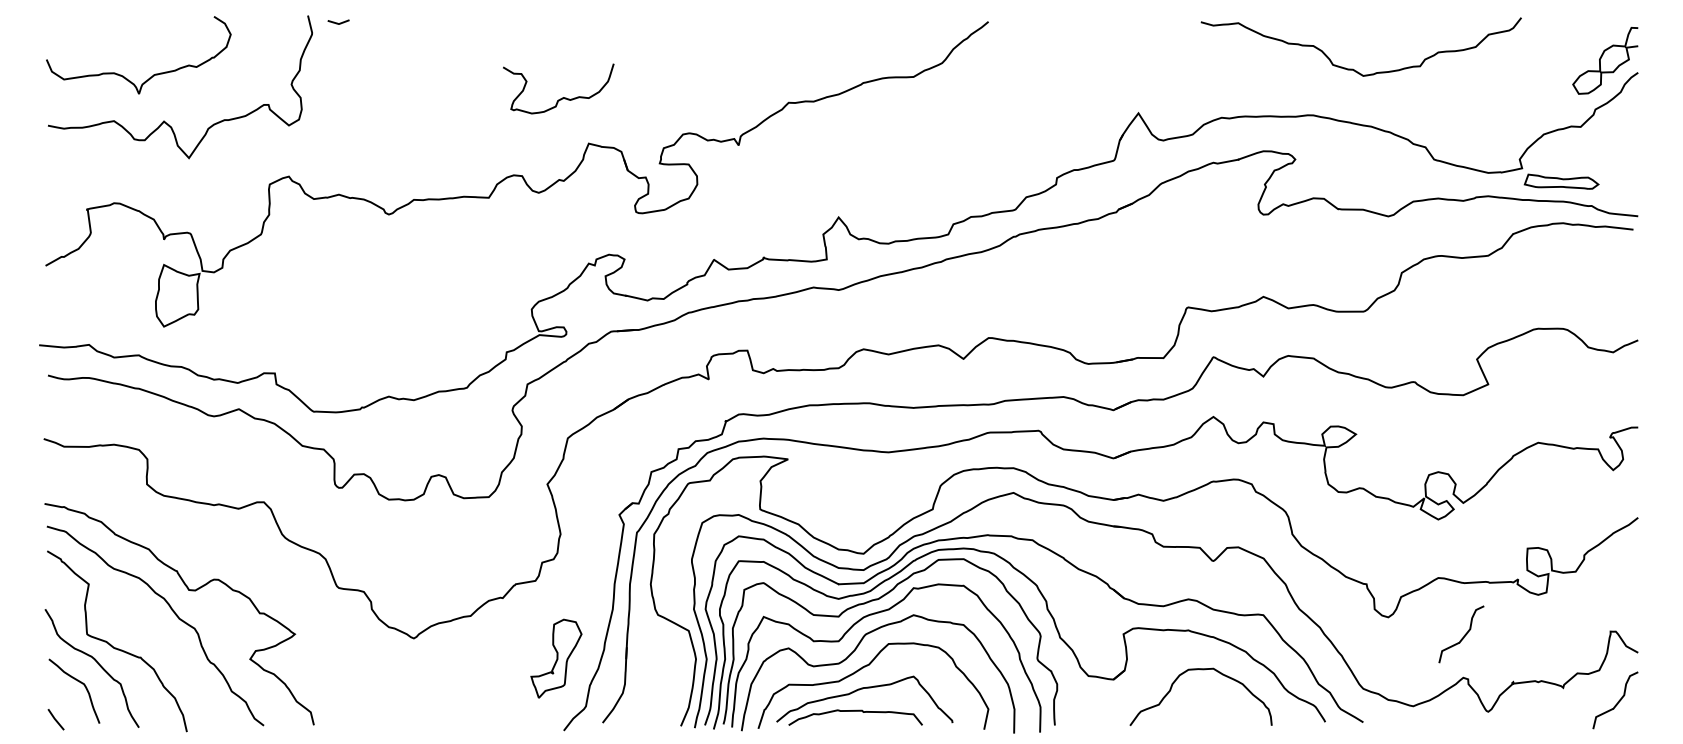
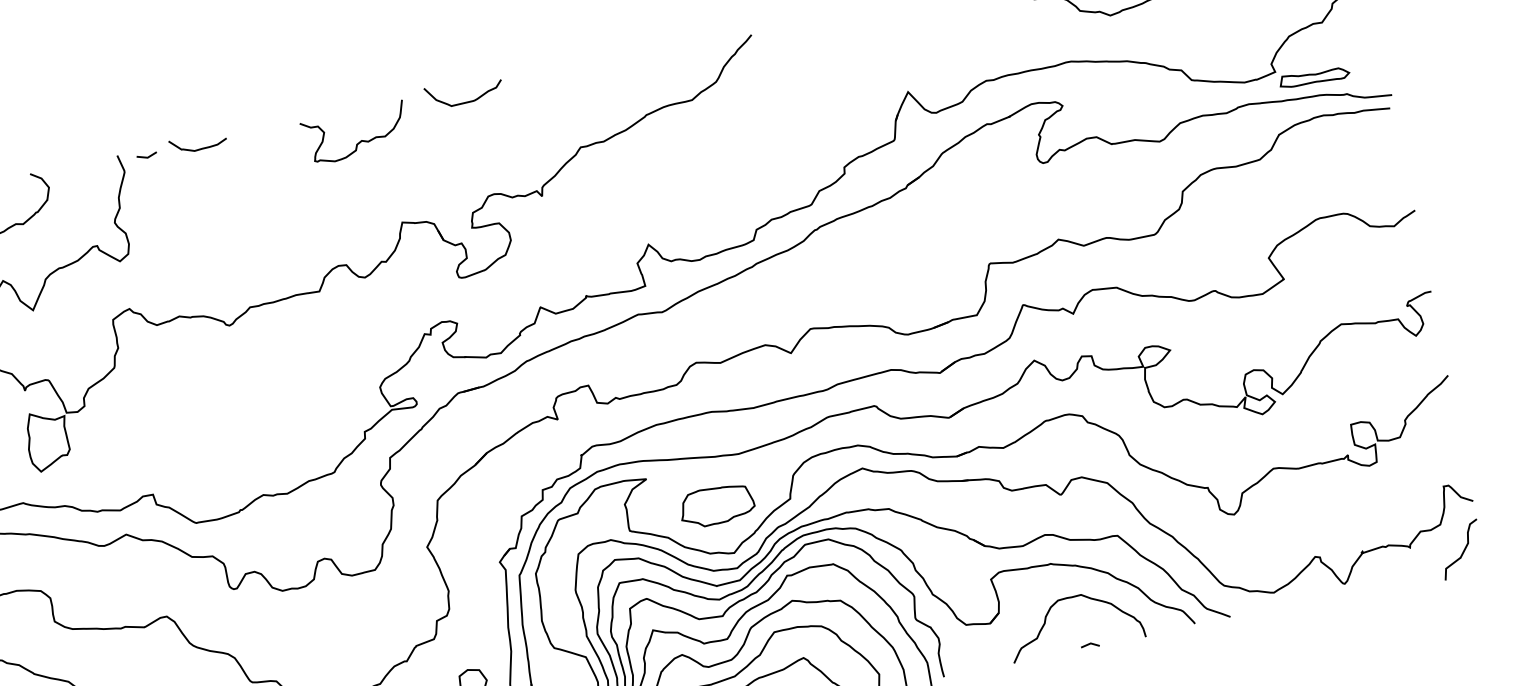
curve: (393, 25) -> (198, 148), added
curve: (683, 31) -> (469, 100), added
curve: (562, 97) -> (360, 140), moved
part: (855, 501) -> (716, 505), added
curve: (1463, 636) -> (1307, 518), removed
line: (1212, 721) -> (1089, 644), added

